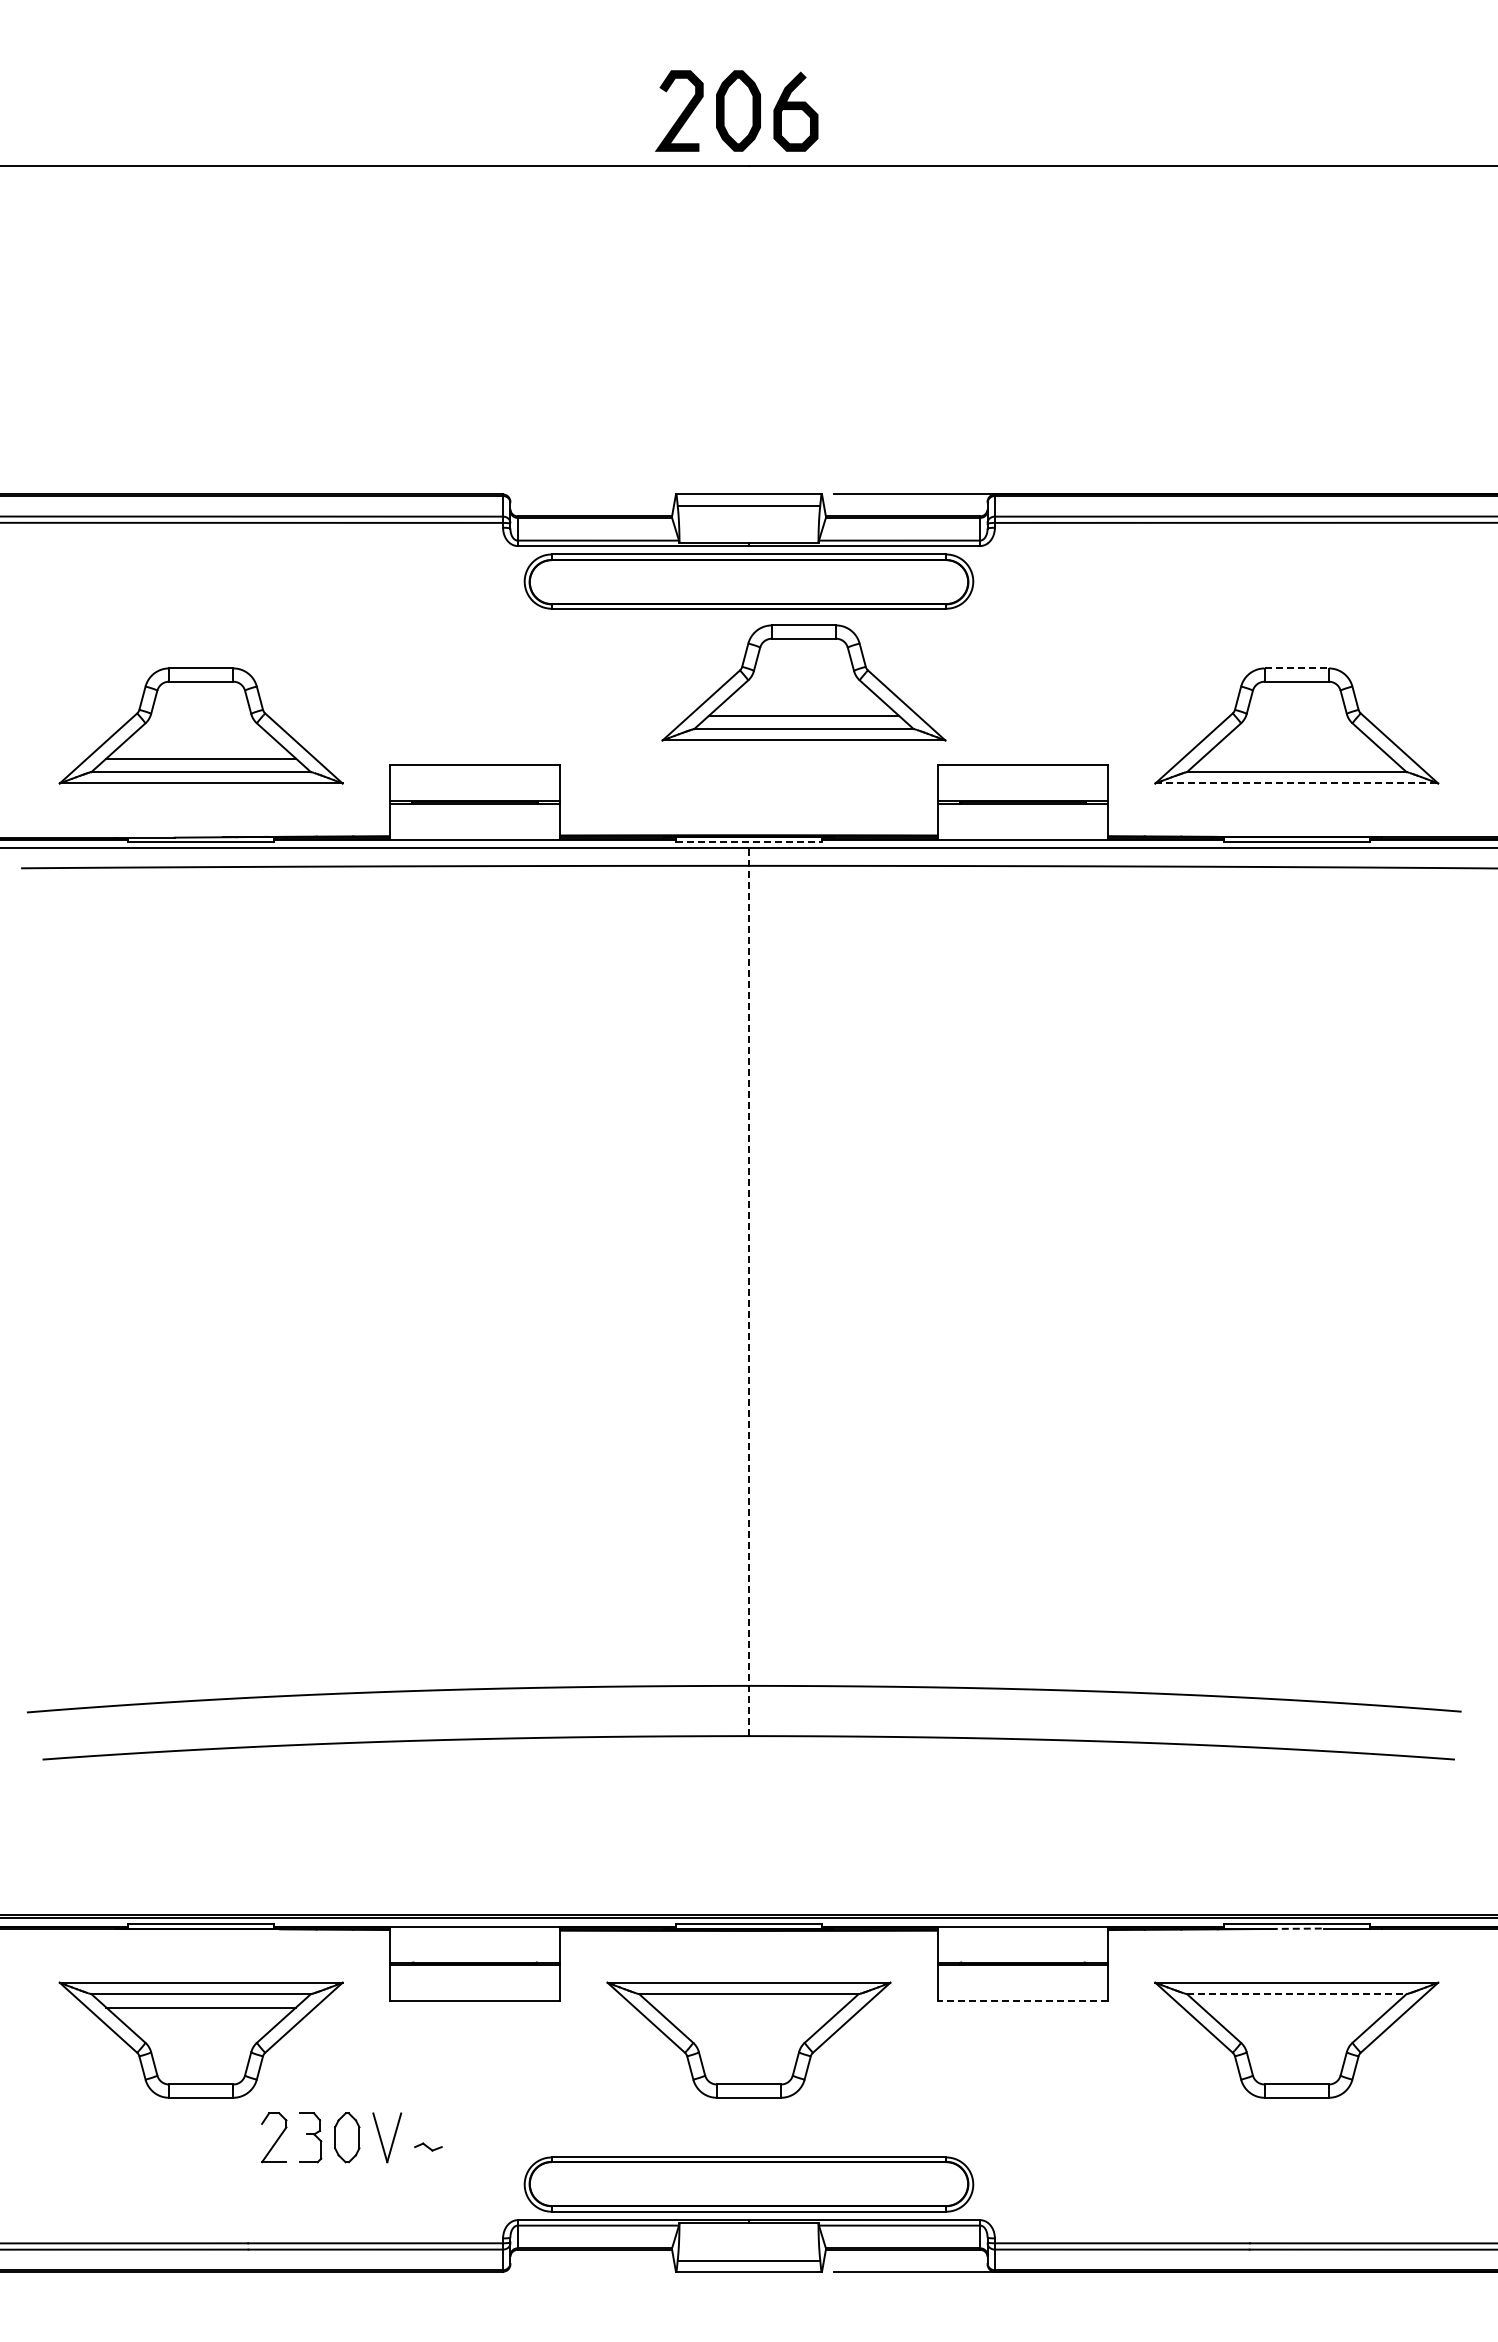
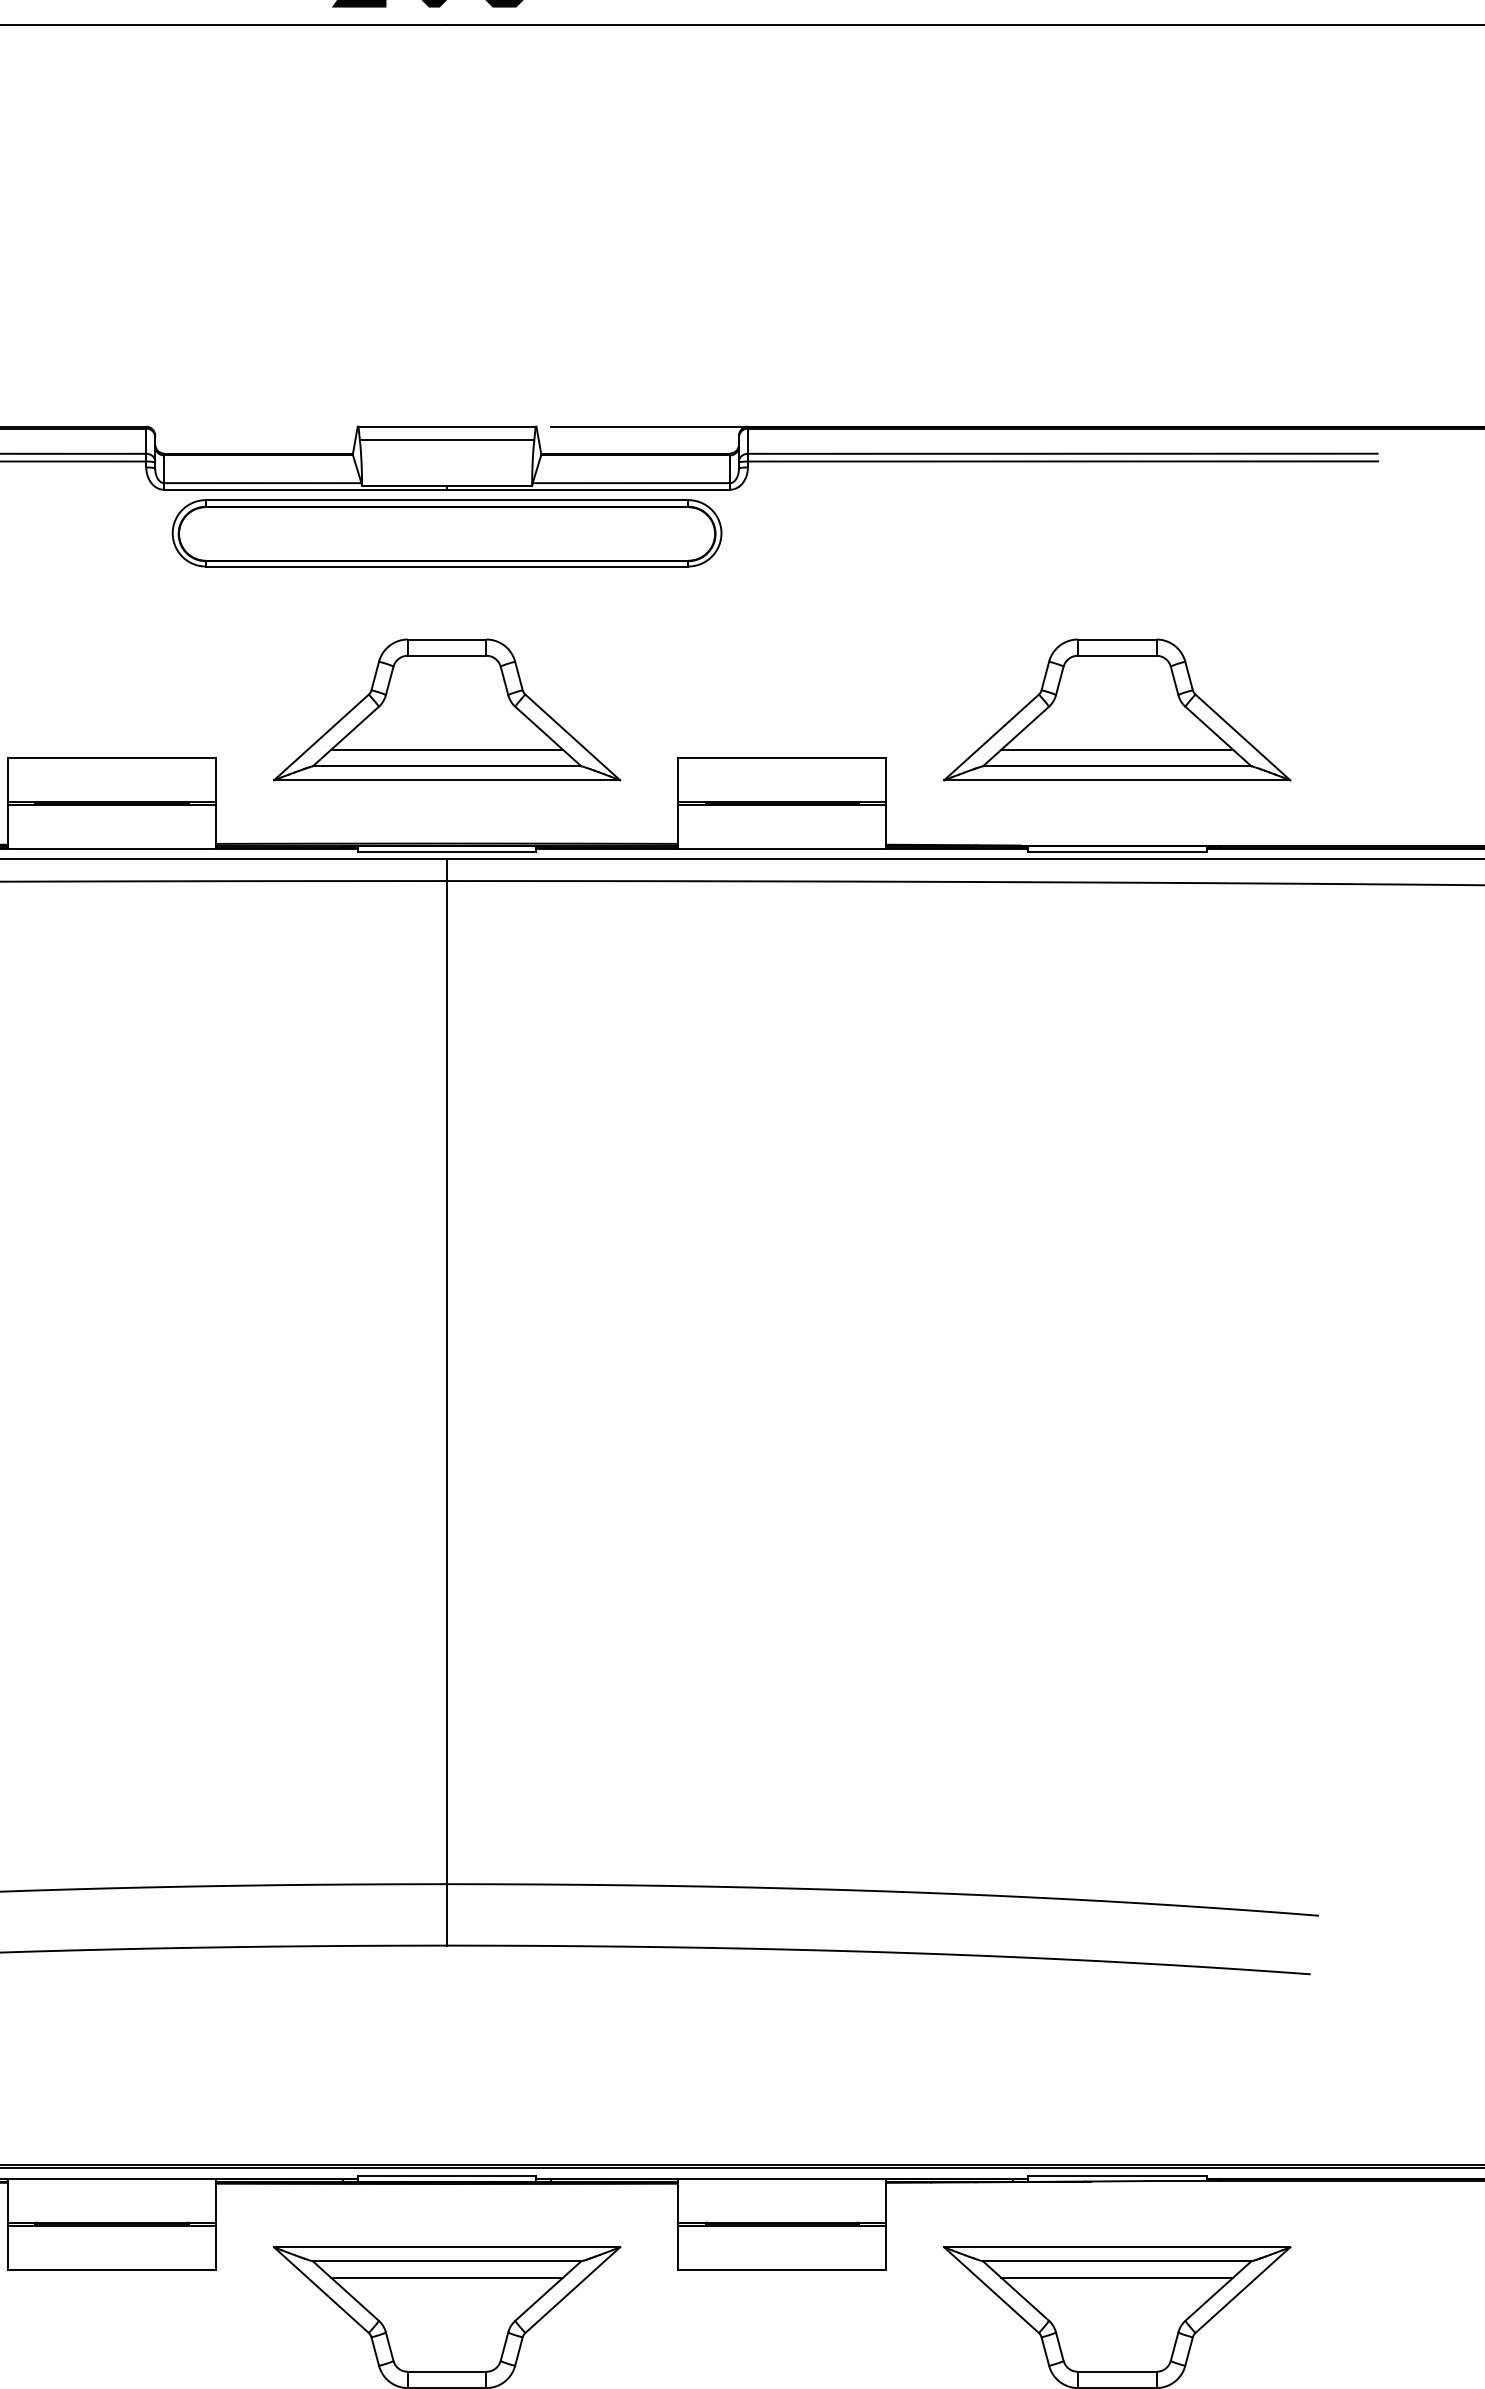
line: (1297, 668) -> (1118, 639), dashed -> solid
part: (803, 682) -> (446, 709), moved
line: (1296, 758) -> (1116, 749), added
line: (1297, 783) -> (1118, 780), dashed -> solid
line: (749, 841) -> (447, 851), dashed -> solid
line: (749, 1292) -> (447, 1402), dashed -> solid
line: (1297, 1928) -> (1118, 2180), dashed -> solid
line: (1296, 1994) -> (1116, 2261), dashed -> solid
line: (1022, 2000) -> (781, 2269), dashed -> solid
line: (748, 2007) -> (446, 2277), added
line: (1296, 2007) -> (1116, 2277), added

